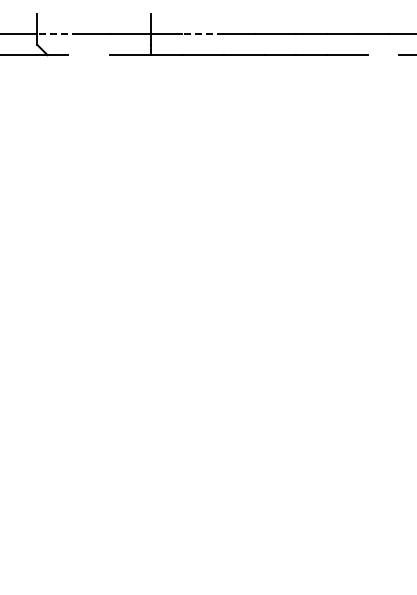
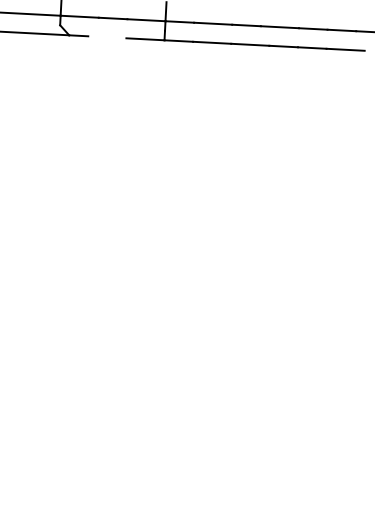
line: (57, 34) -> (79, 16), dashed -> solid
line: (202, 34) -> (212, 23), dashed -> solid

